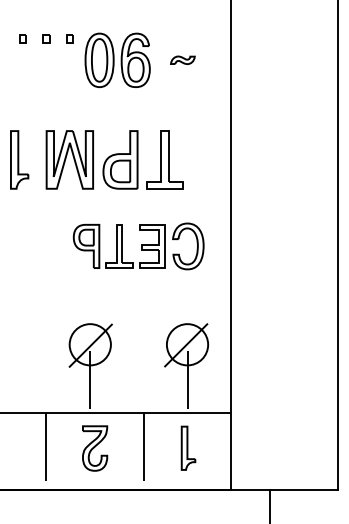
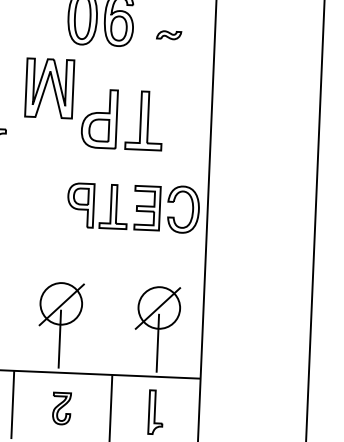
part: (182, 59) -> (168, 34), moved
part: (69, 159) -> (49, 88), moved
part: (138, 246) -> (133, 207), moved
part: (95, 448) -> (62, 408), size x0.7

